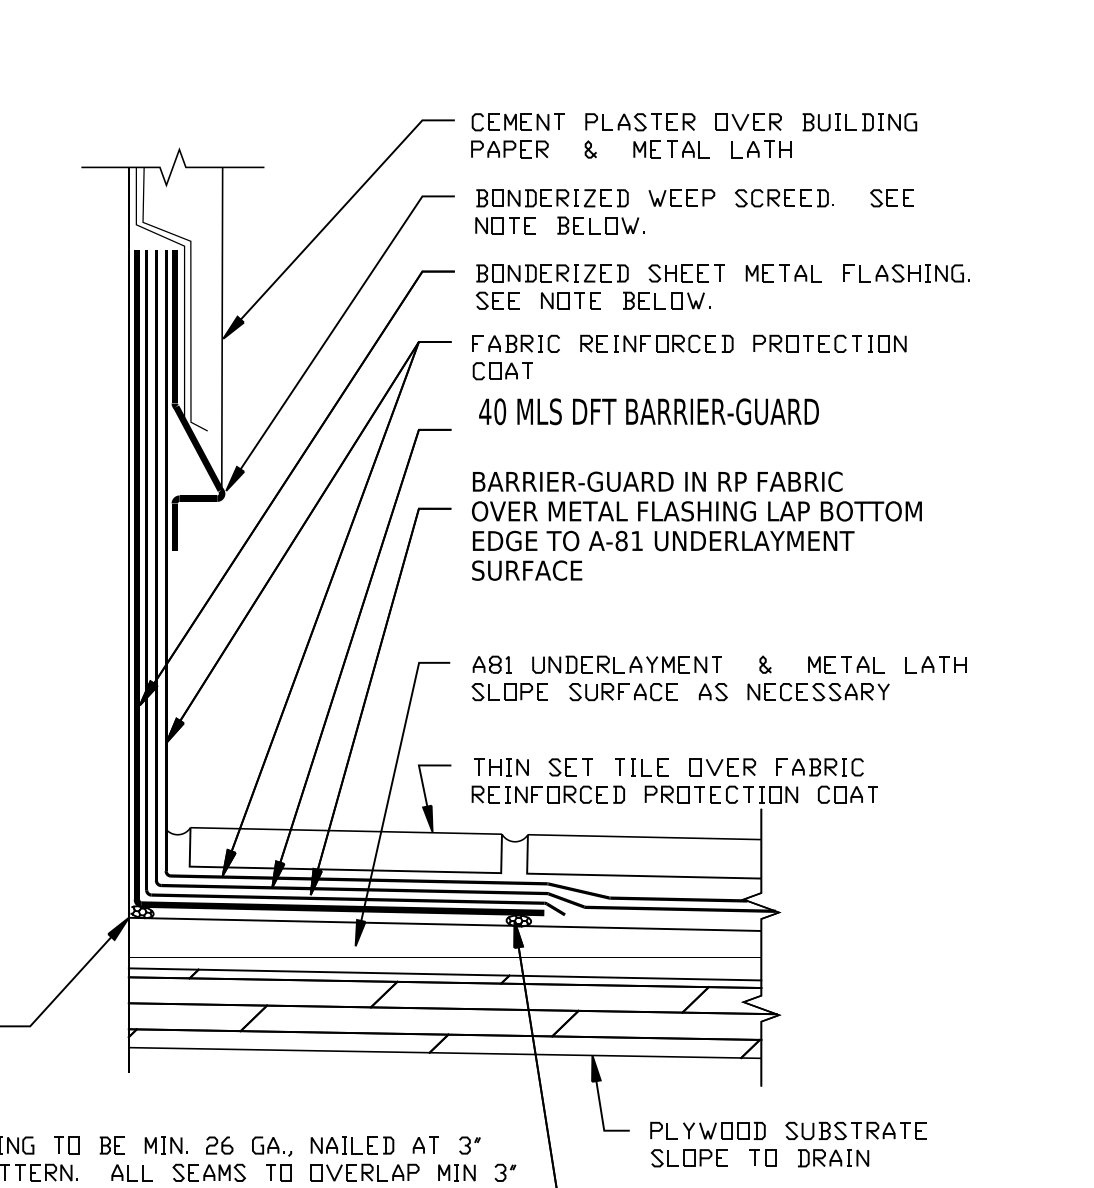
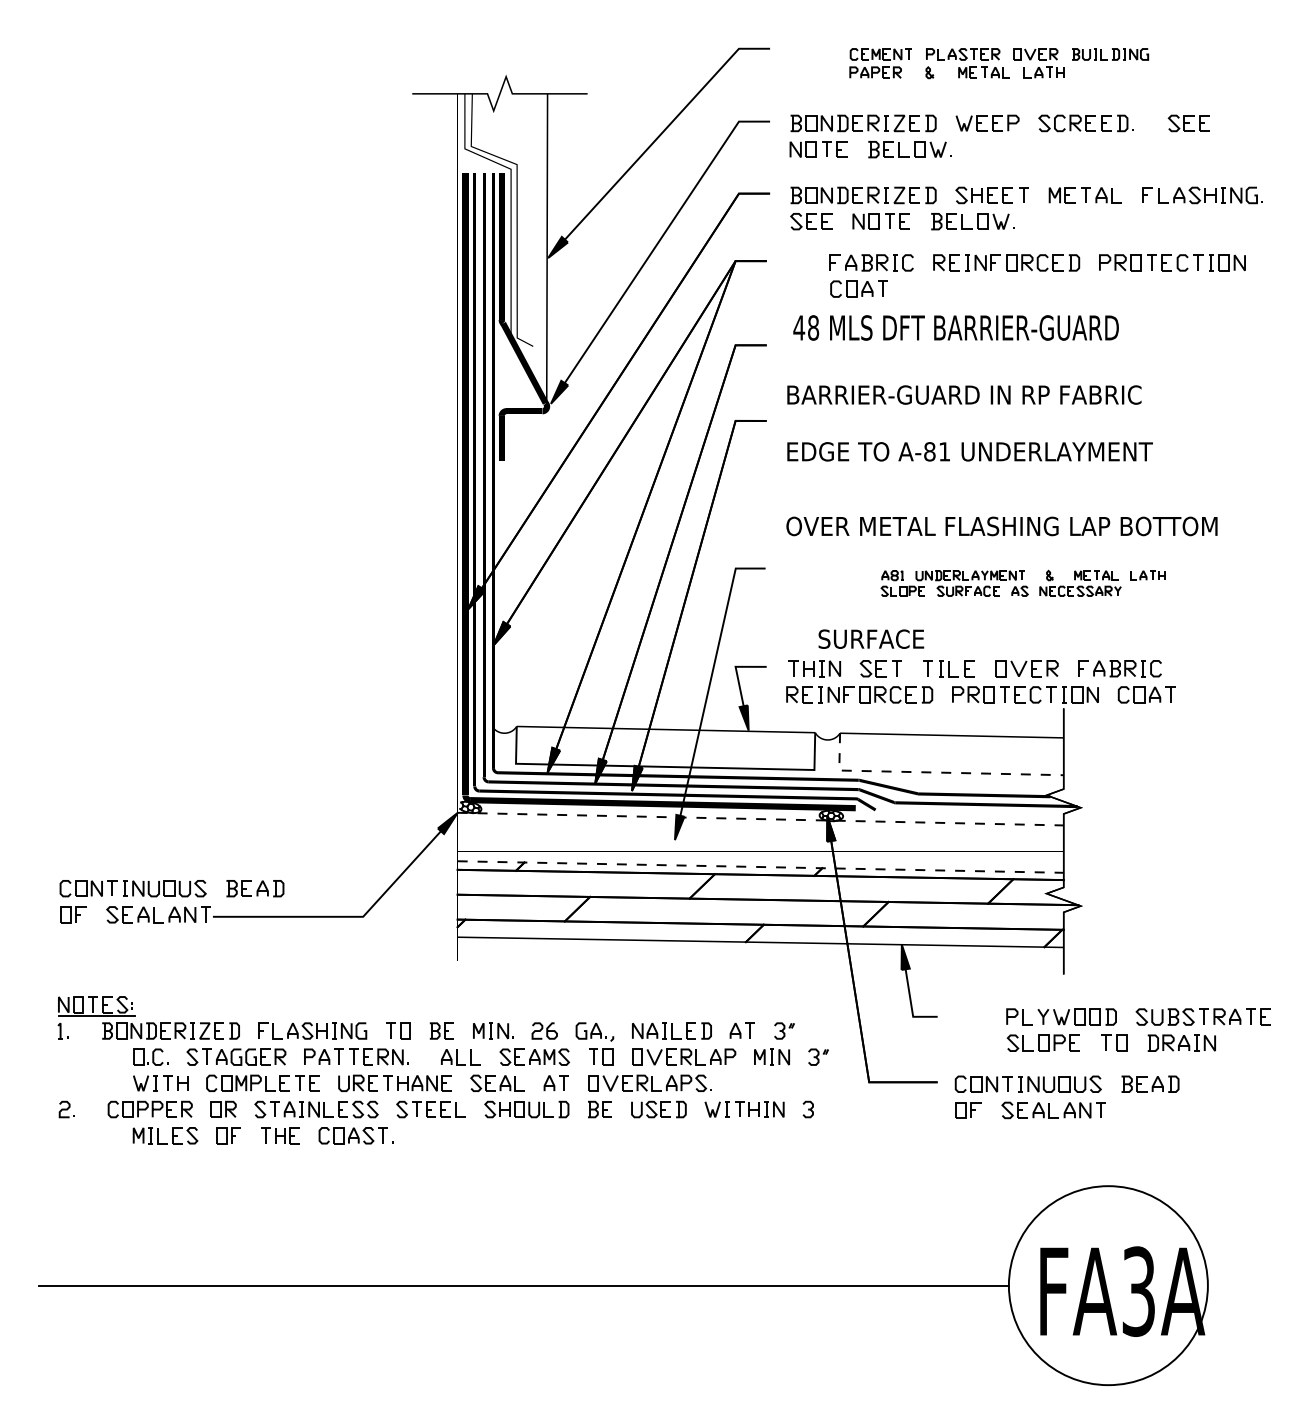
part: (693, 135) -> (998, 63), size x0.7
part: (689, 357) -> (1037, 275), moved
text: (500, 411) -> (813, 327), 40 -> 48
text: (696, 511) -> (1001, 526), moved
text: (527, 569) -> (871, 638), moved
part: (719, 678) -> (1023, 583), size x0.6
line: (624, 875) -> (932, 772), solid -> dashed
line: (445, 924) -> (761, 819), solid -> dashed
line: (445, 974) -> (761, 867), solid -> dashed
part: (788, 1143) -> (1138, 1029), moved

